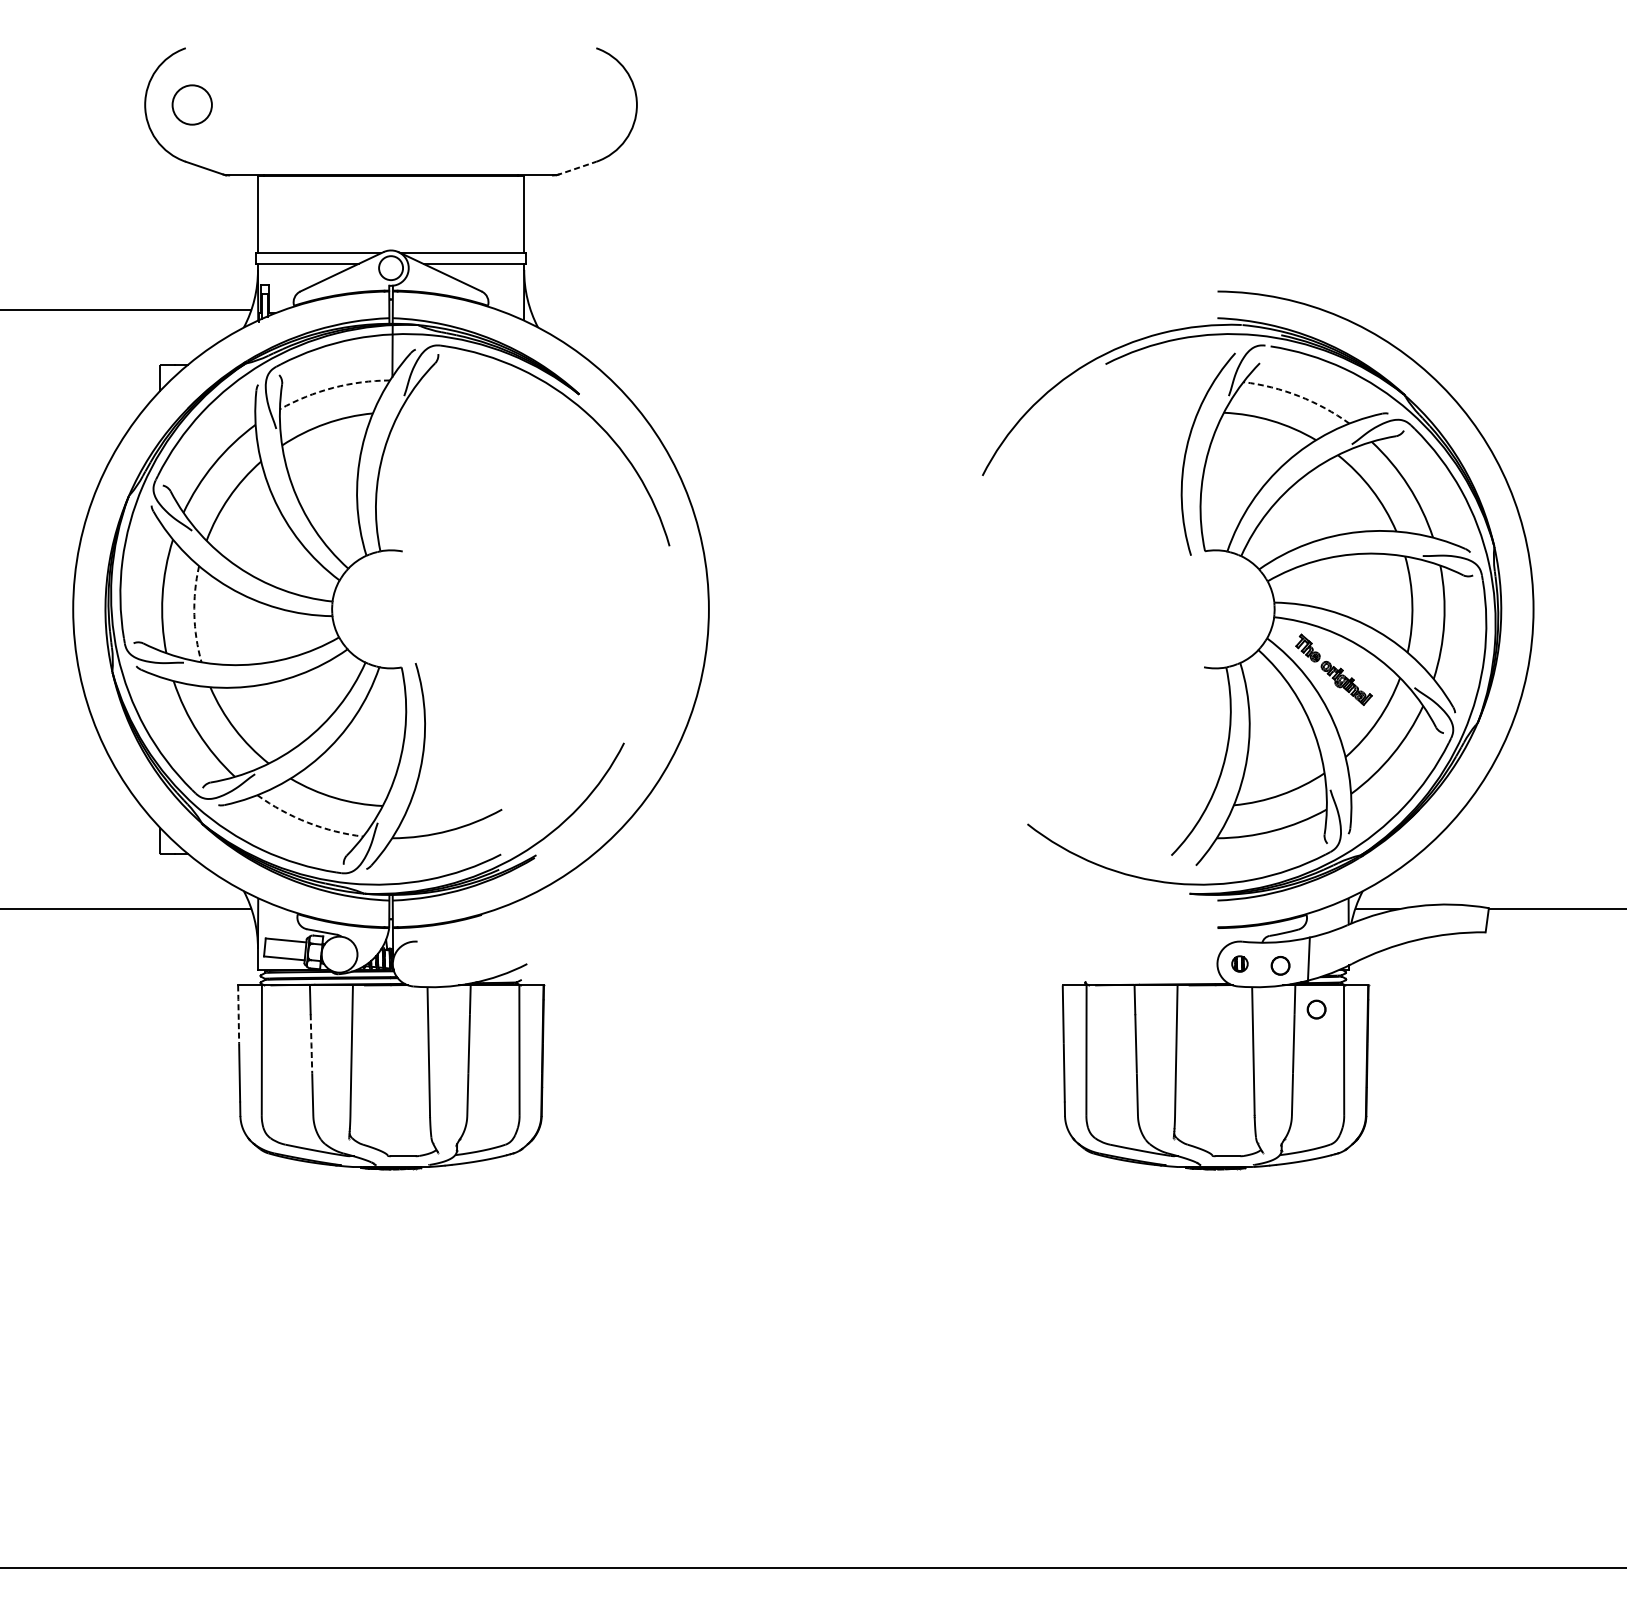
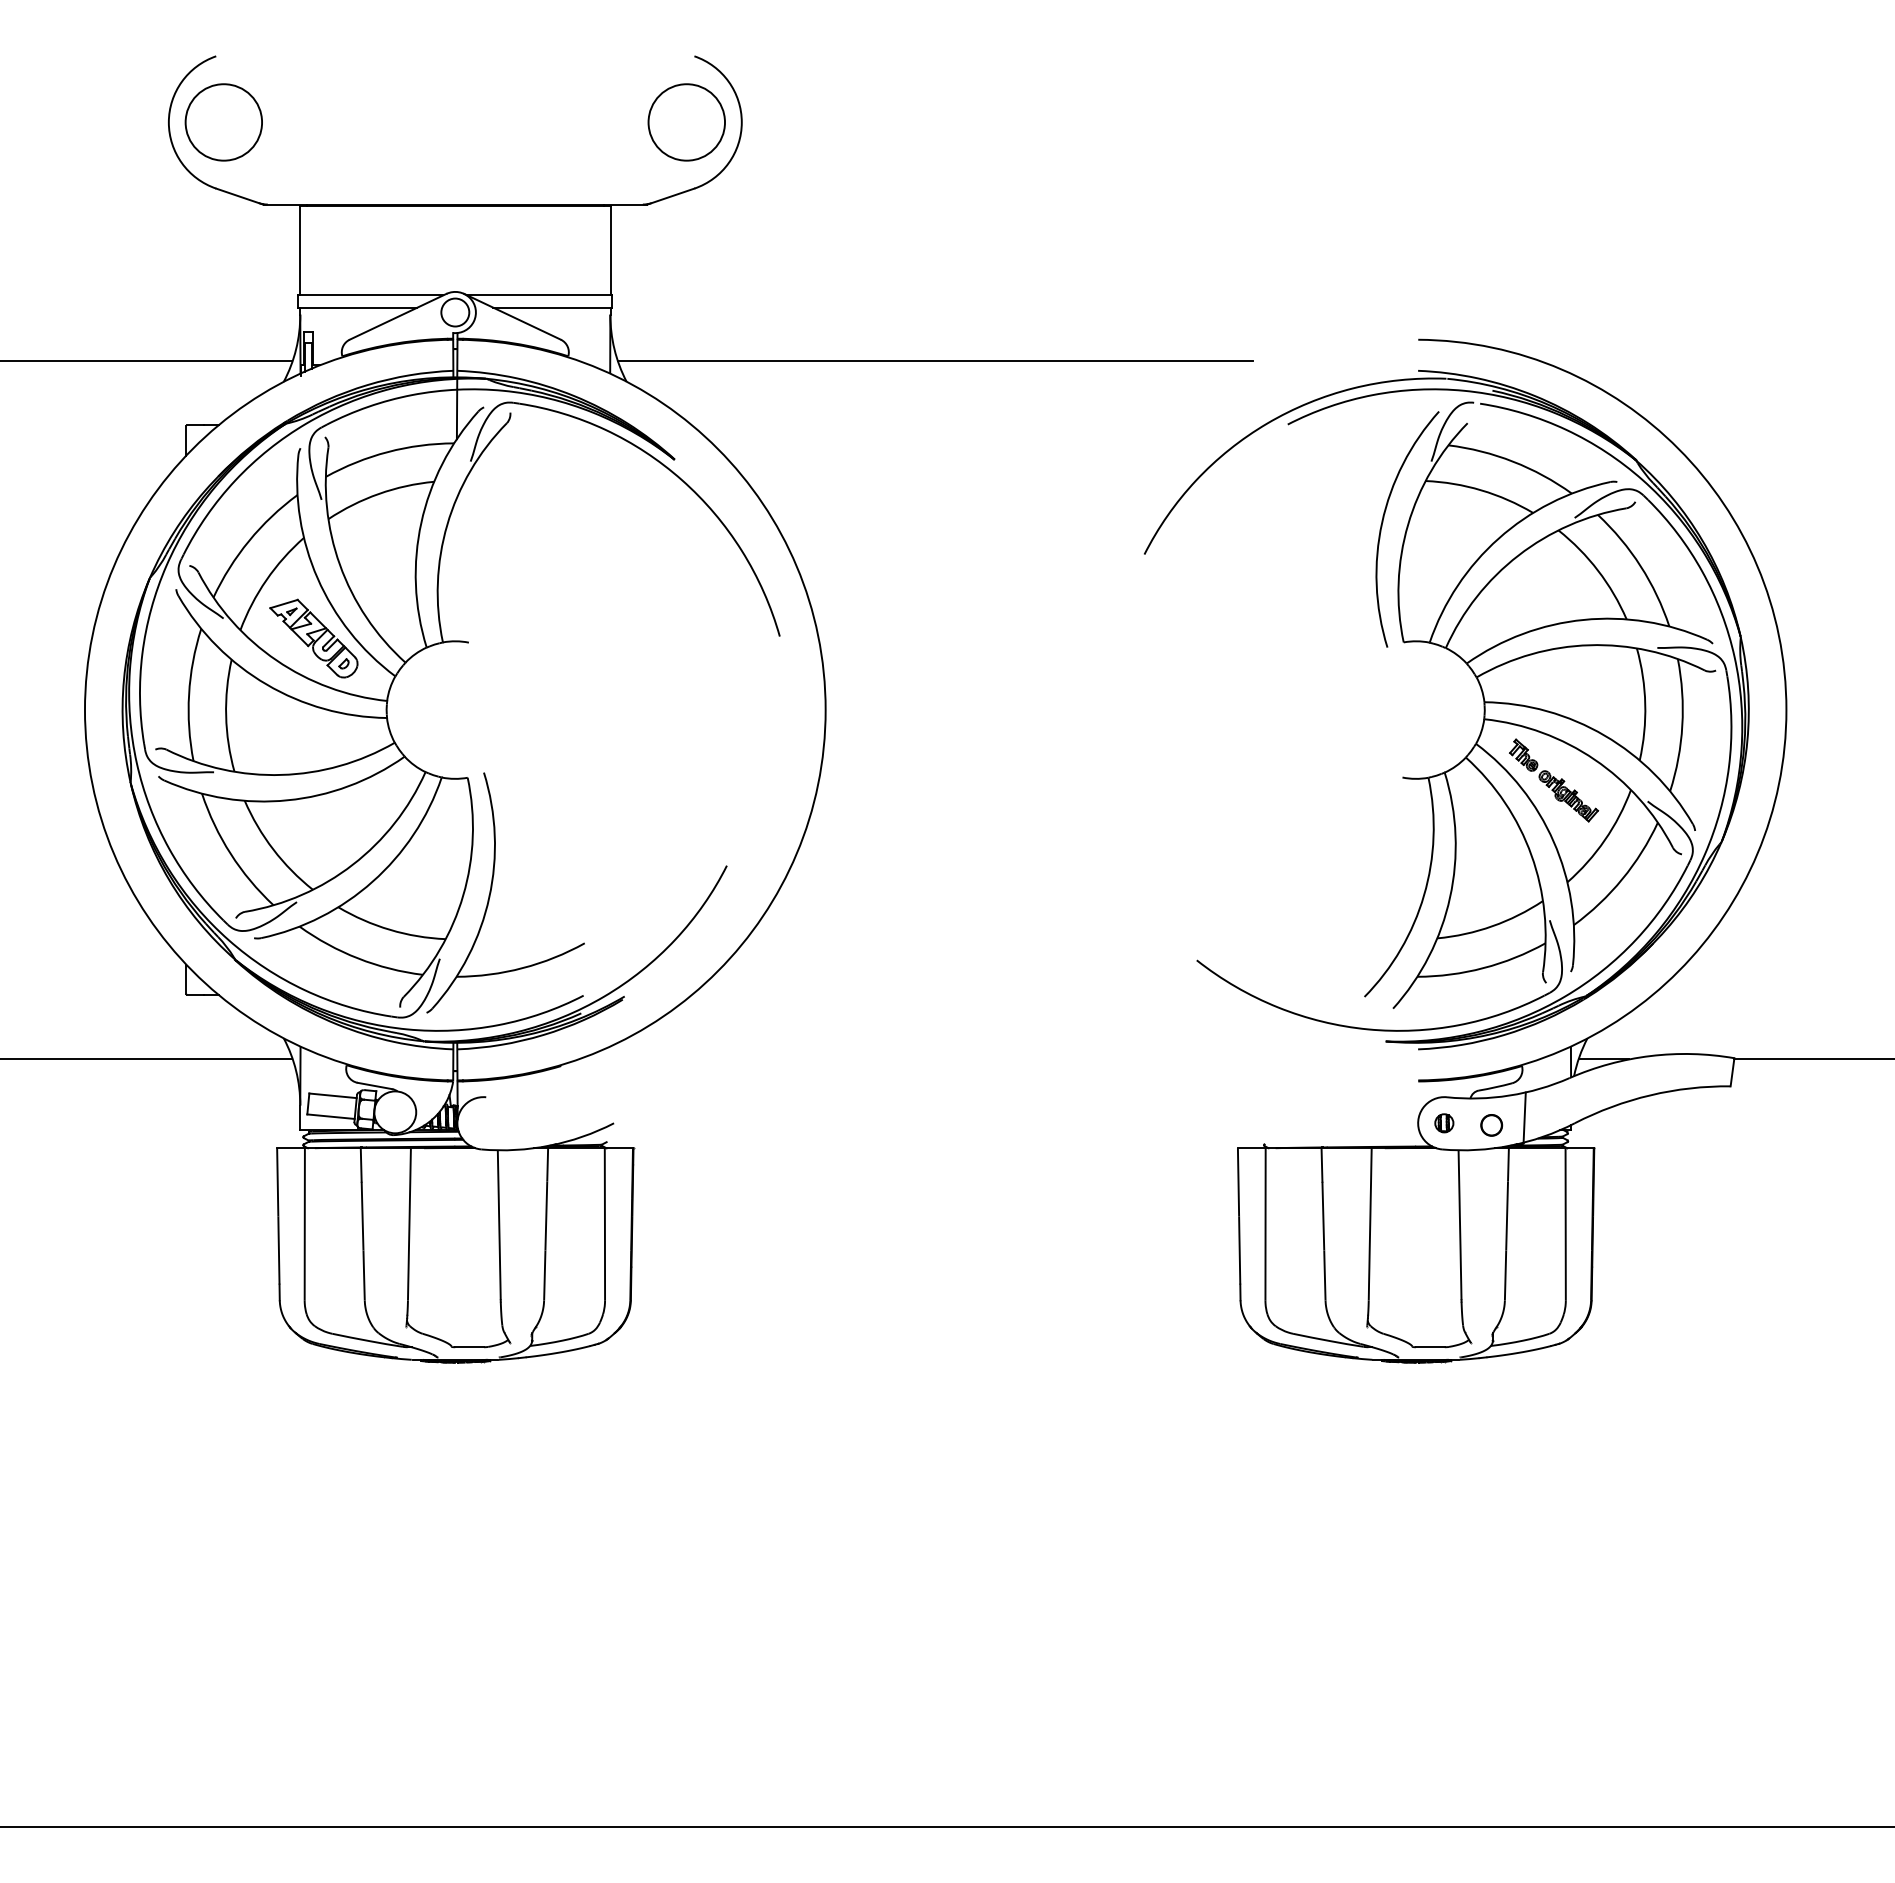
circle: (192, 105) -> (223, 122), size x1.67
circle: (589, 105) -> (686, 122), added
line: (576, 168) -> (671, 196), dashed -> solid
line: (803, 309) -> (935, 360), added
arc: (332, 388) -> (387, 452), dashed -> solid
arc: (1299, 396) -> (1513, 461), dashed -> solid
part: (269, 547) -> (313, 638), added
arc: (194, 614) -> (226, 715), dashed -> solid
arc: (307, 822) -> (358, 958), dashed -> solid
part: (1316, 1009) -> (1533, 1176), removed
line: (238, 1013) -> (277, 1181), dashed -> solid
line: (311, 1044) -> (362, 1216), dashed -> solid

